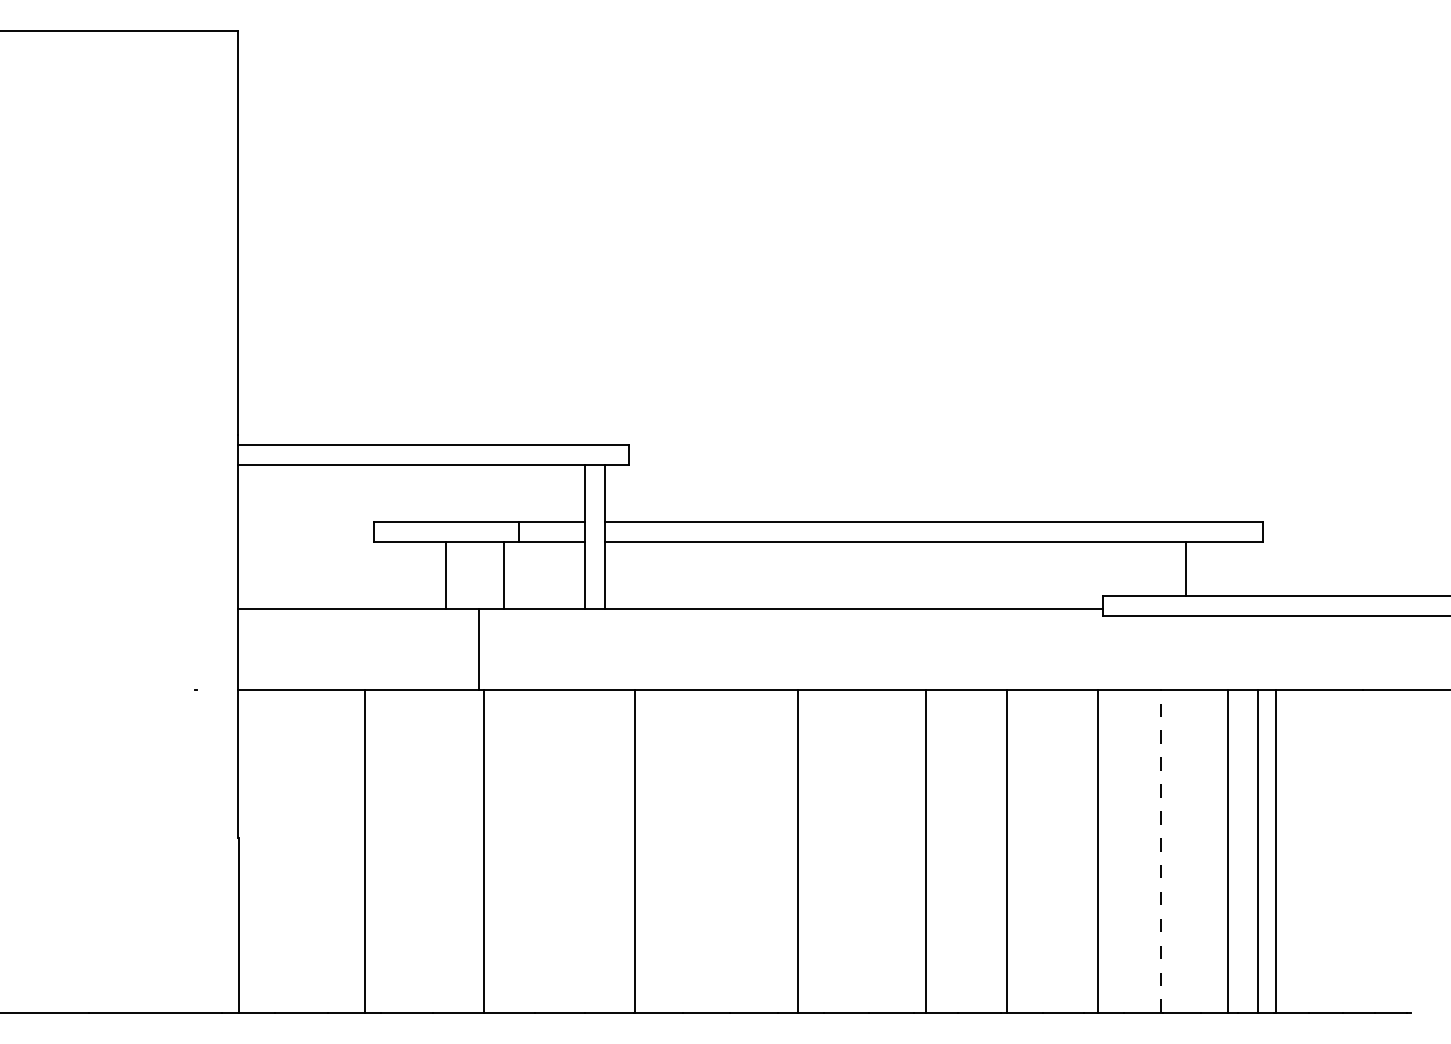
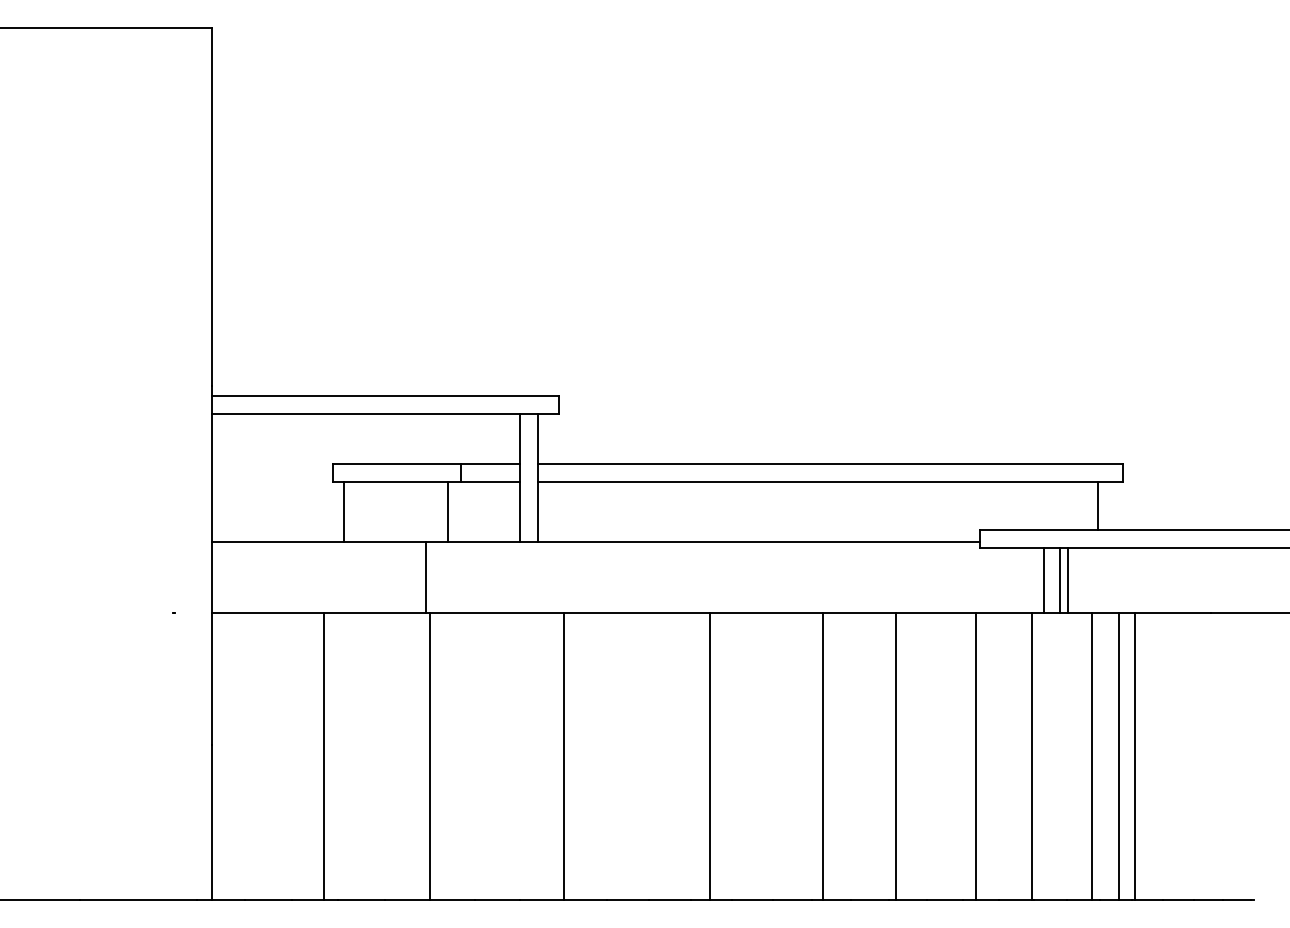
line: (1186, 568) -> (1097, 505), moved
line: (445, 575) -> (343, 511), moved
line: (1173, 653) -> (1043, 580), added
line: (1191, 653) -> (1059, 580), added
line: (1201, 653) -> (1068, 580), added
line: (1161, 851) -> (1032, 756), dashed -> solid

